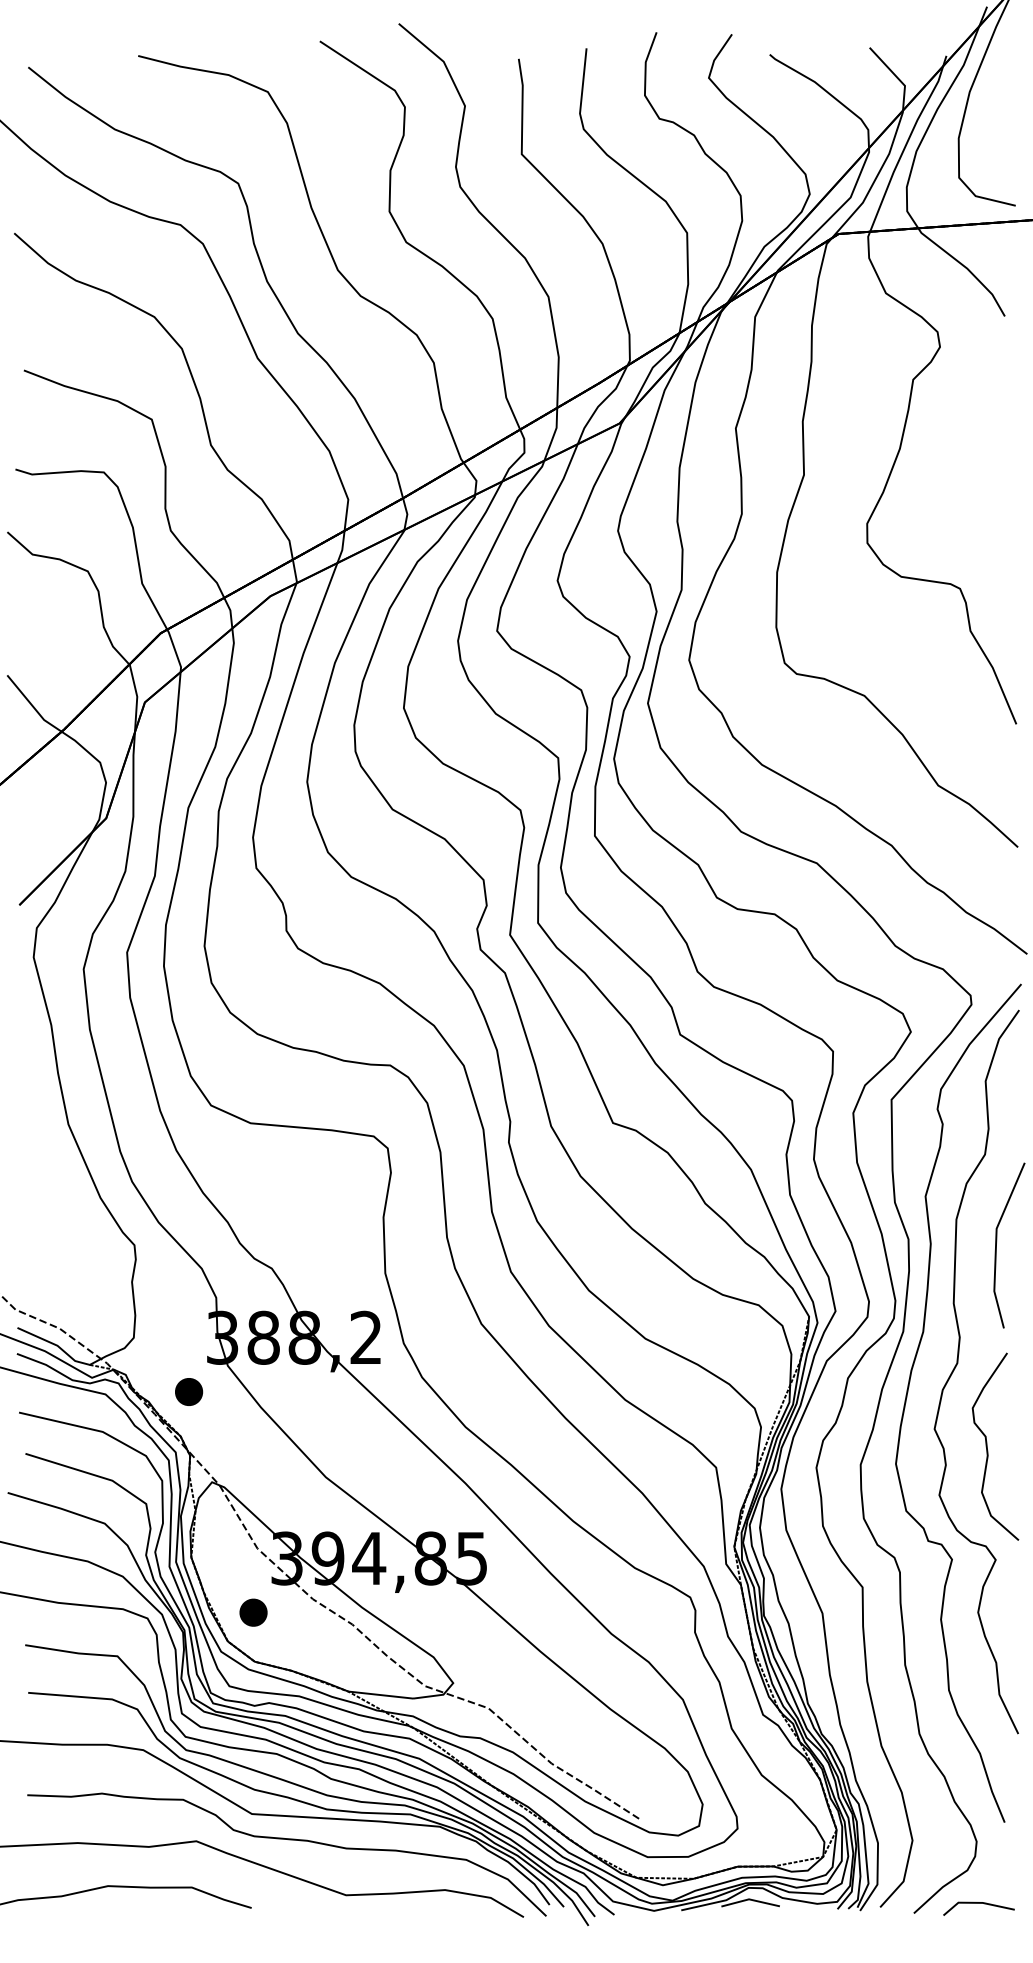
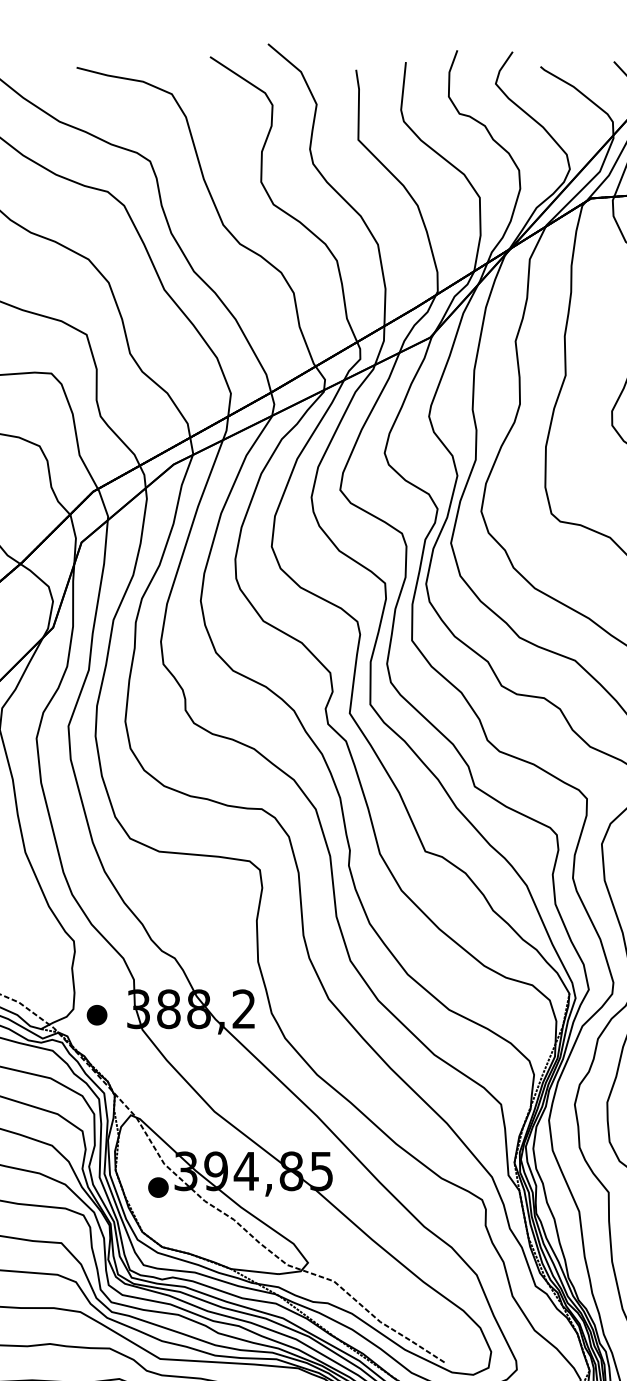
part: (189, 1391) -> (97, 1014), moved
part: (253, 1612) -> (158, 1187), moved

